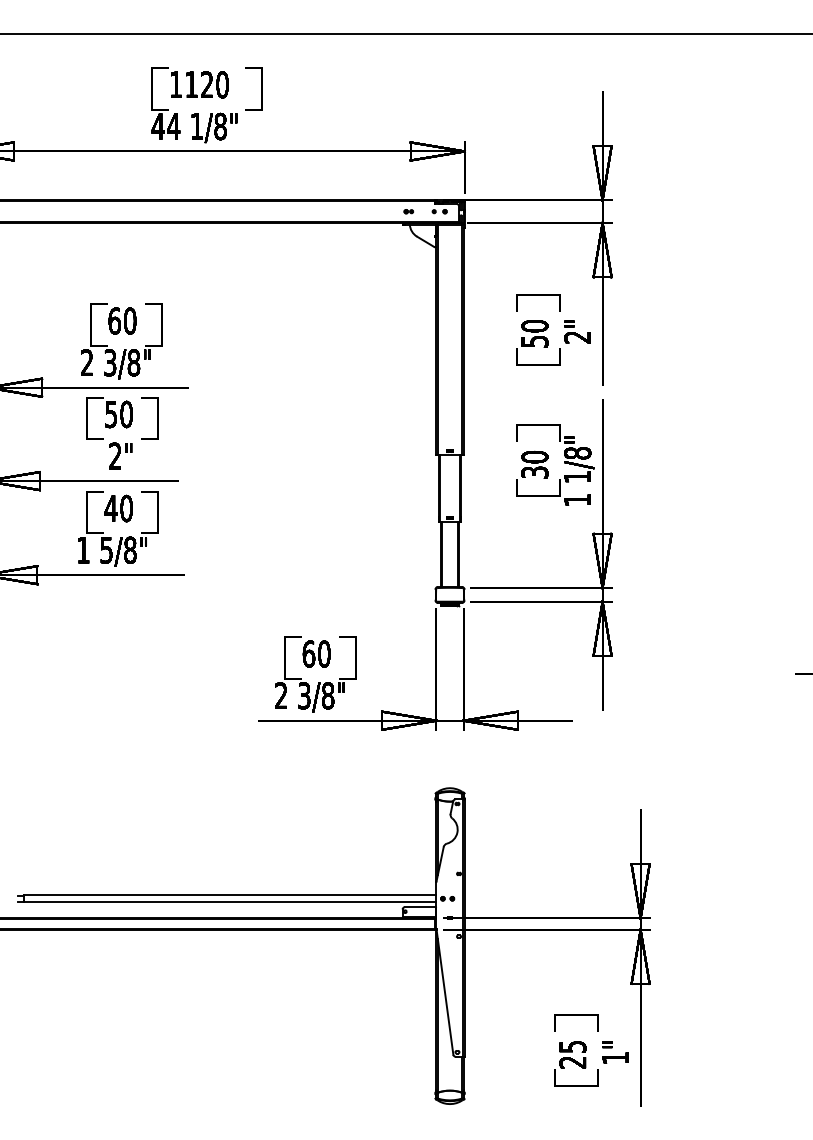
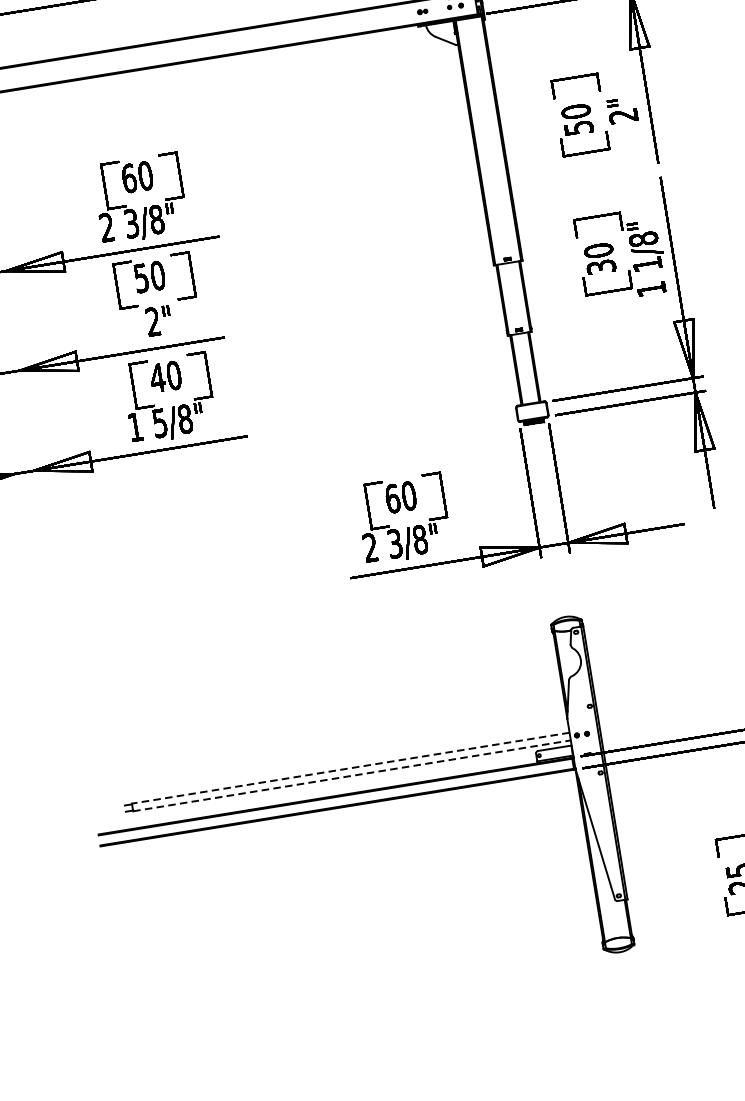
line: (229, 895) -> (349, 768), solid -> dashed
line: (230, 902) -> (352, 775), solid -> dashed

